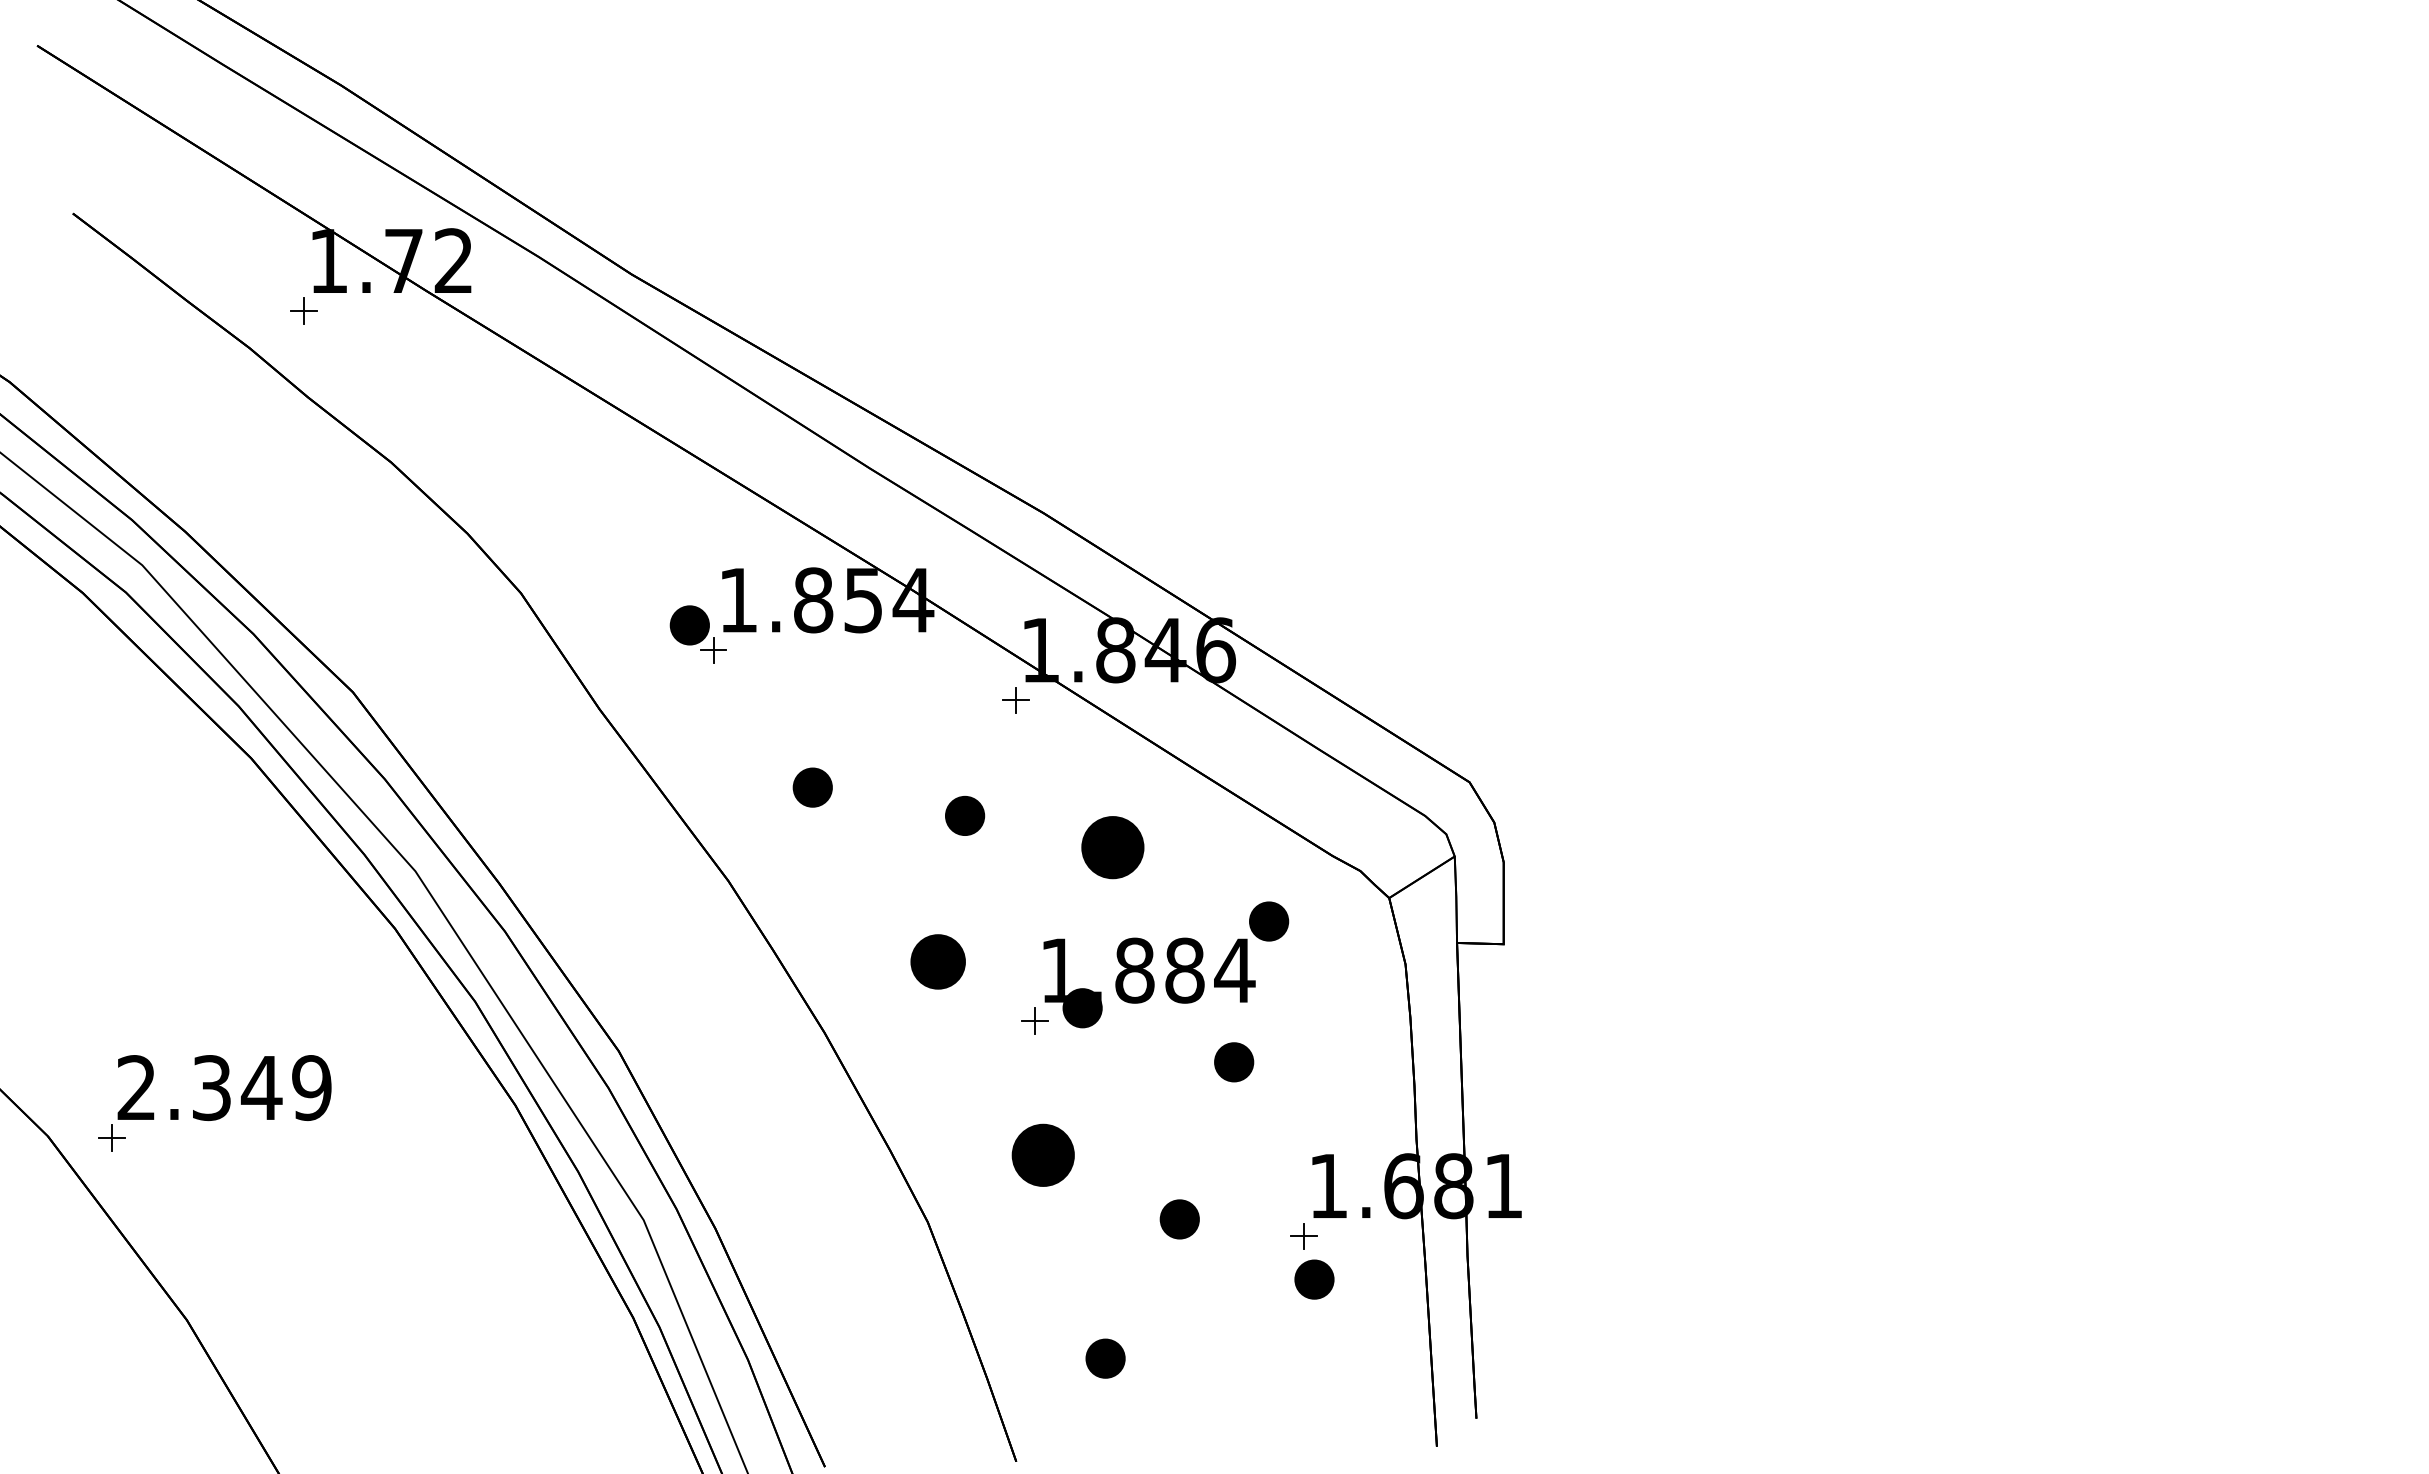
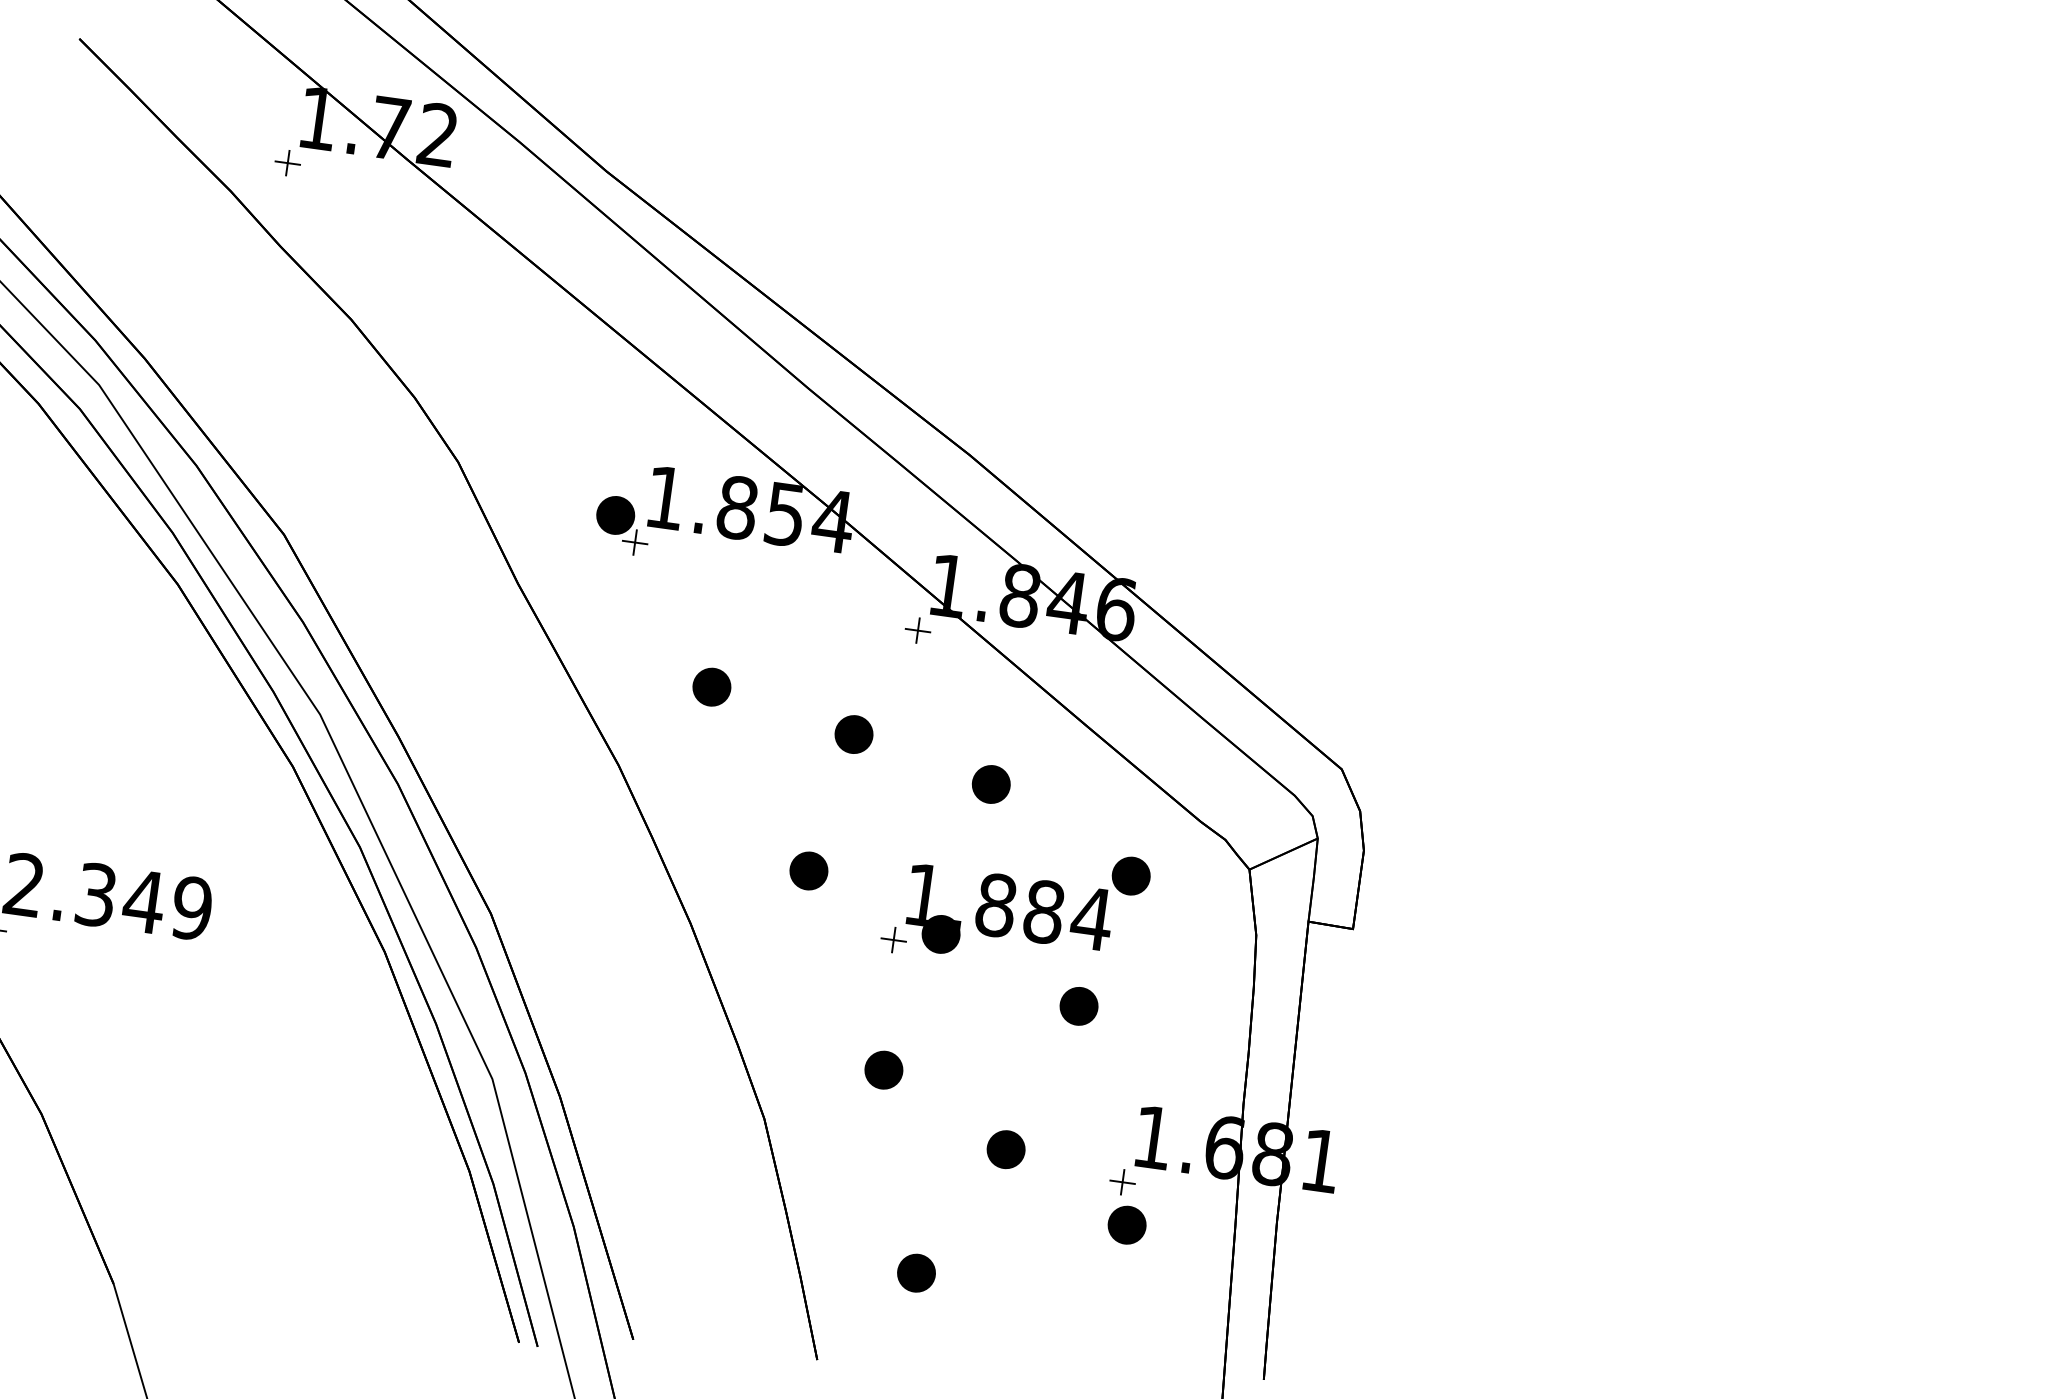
part: (1112, 847) -> (991, 784), size x0.62
part: (938, 962) -> (809, 871), size x0.71
part: (1043, 1155) -> (884, 1070), size x0.62

